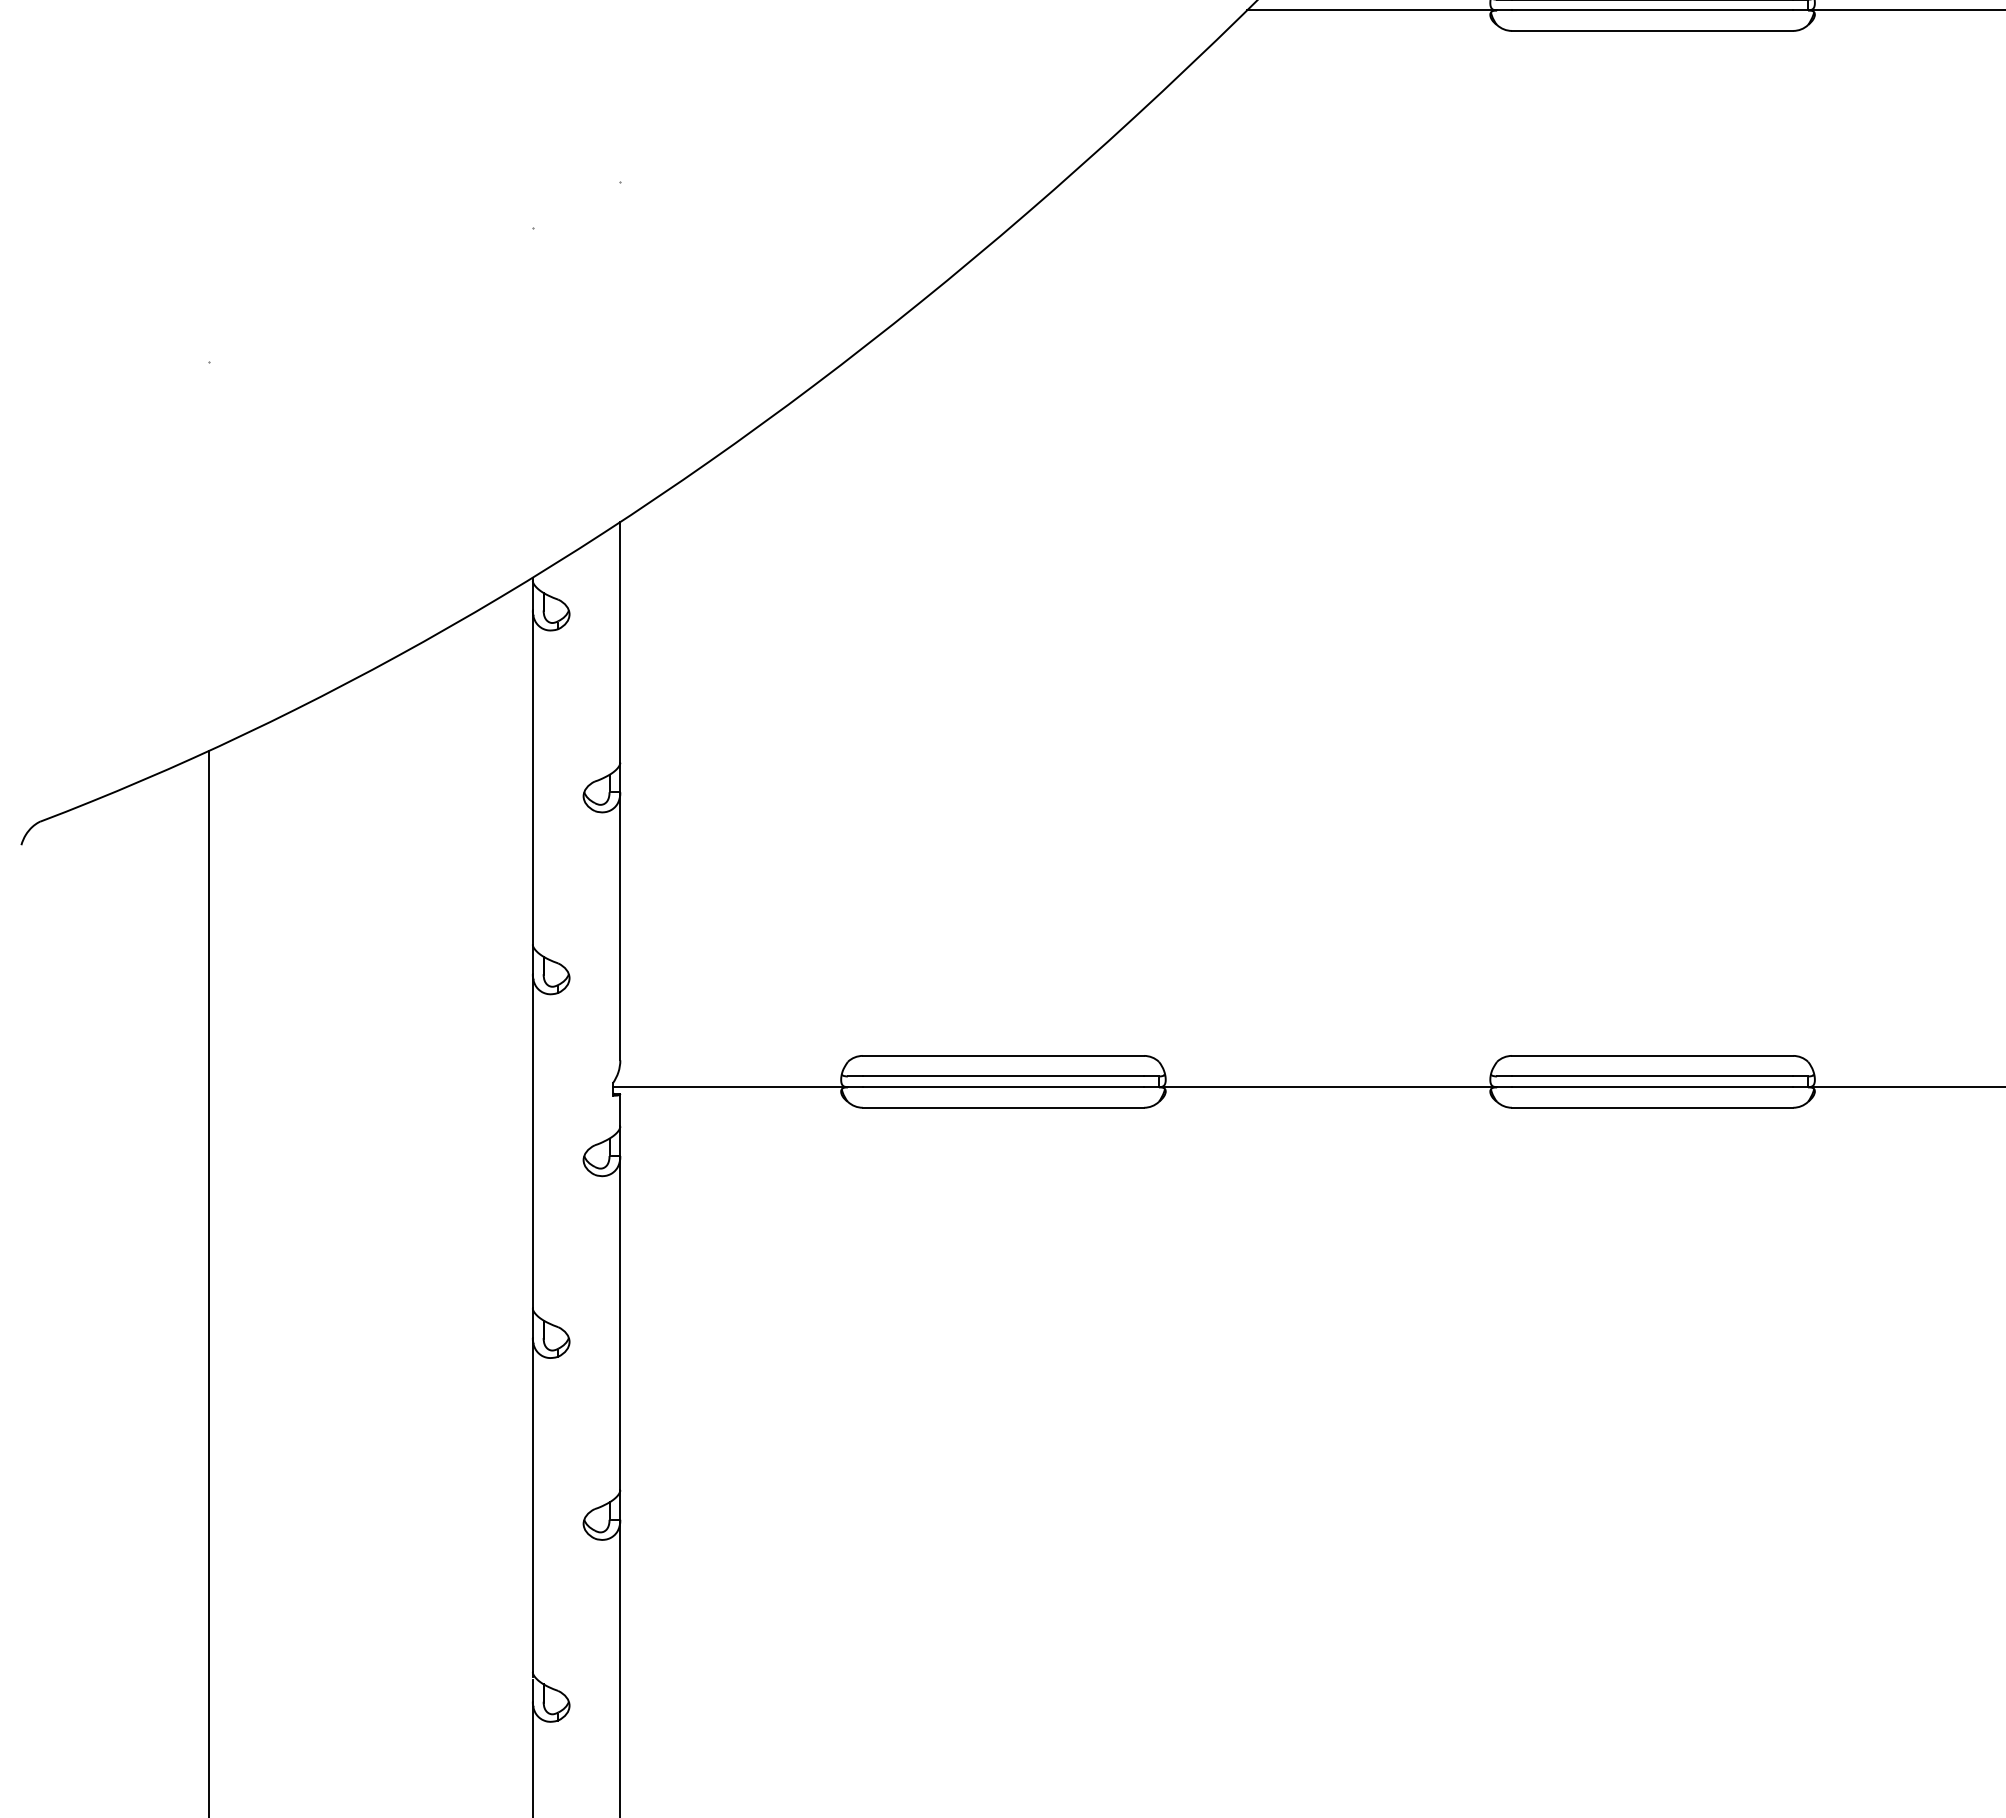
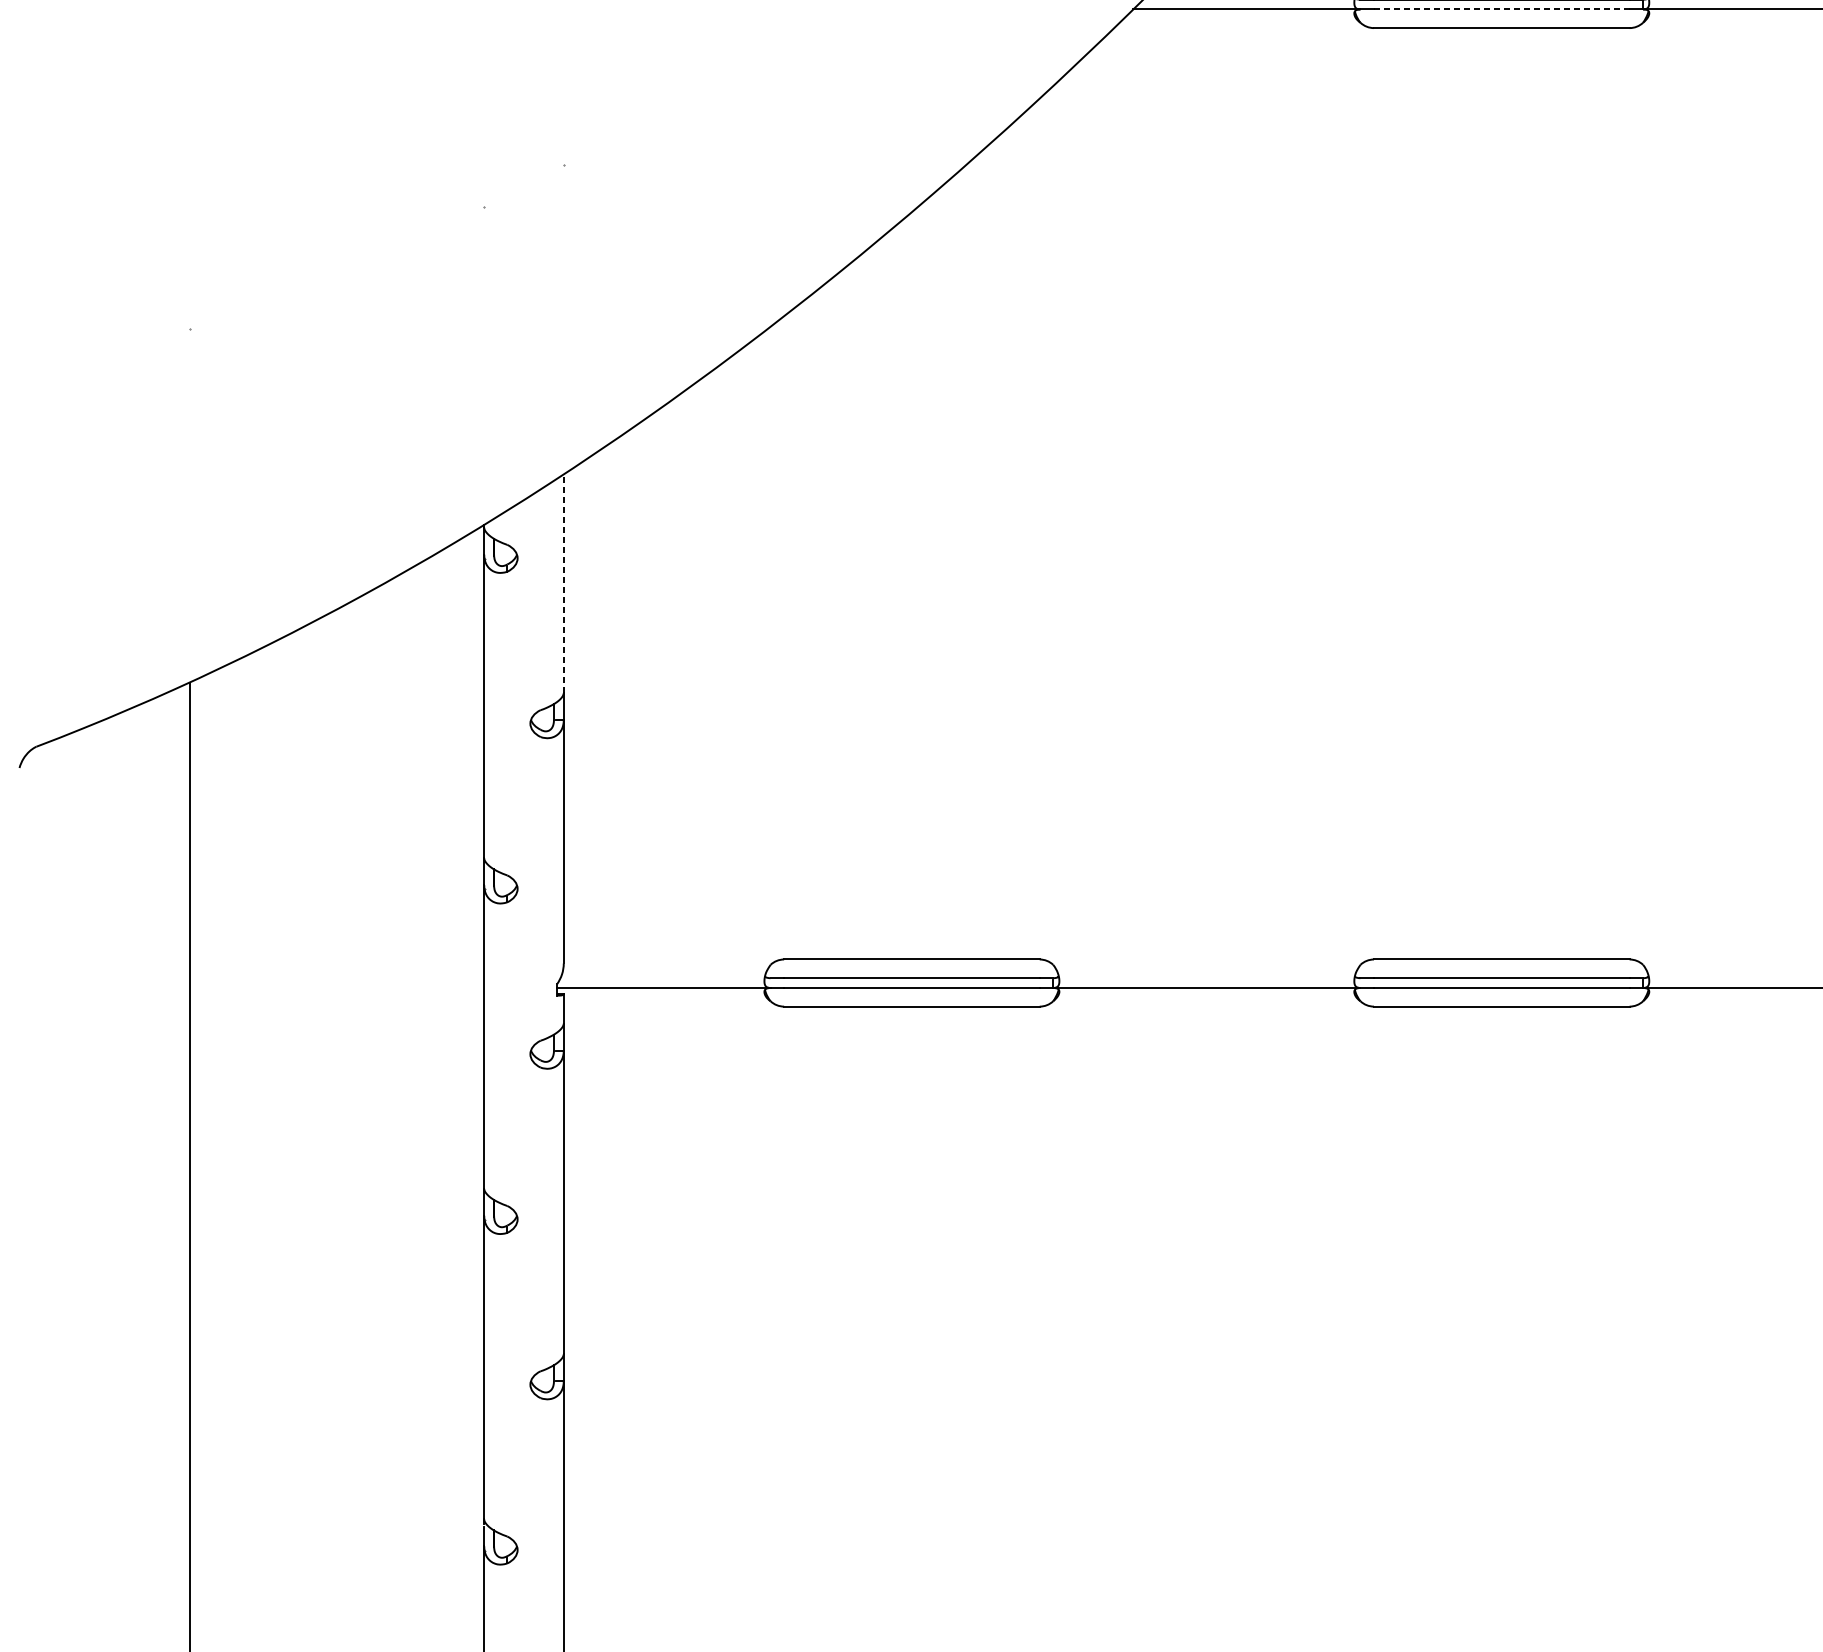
line: (1652, 10) -> (1501, 9), solid -> dashed
line: (620, 641) -> (563, 582), solid -> dashed

